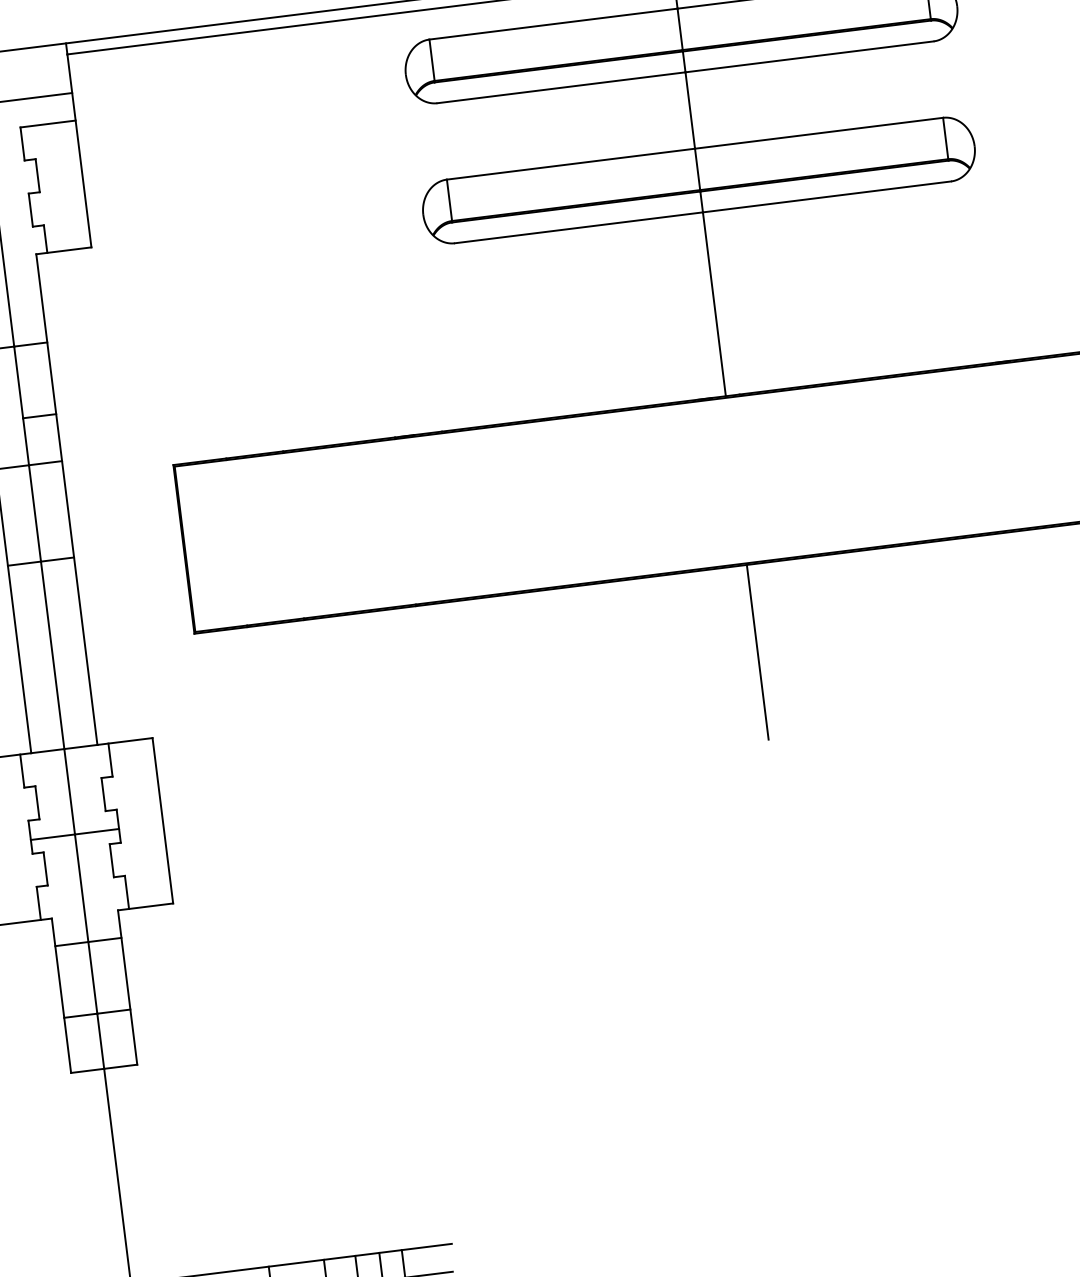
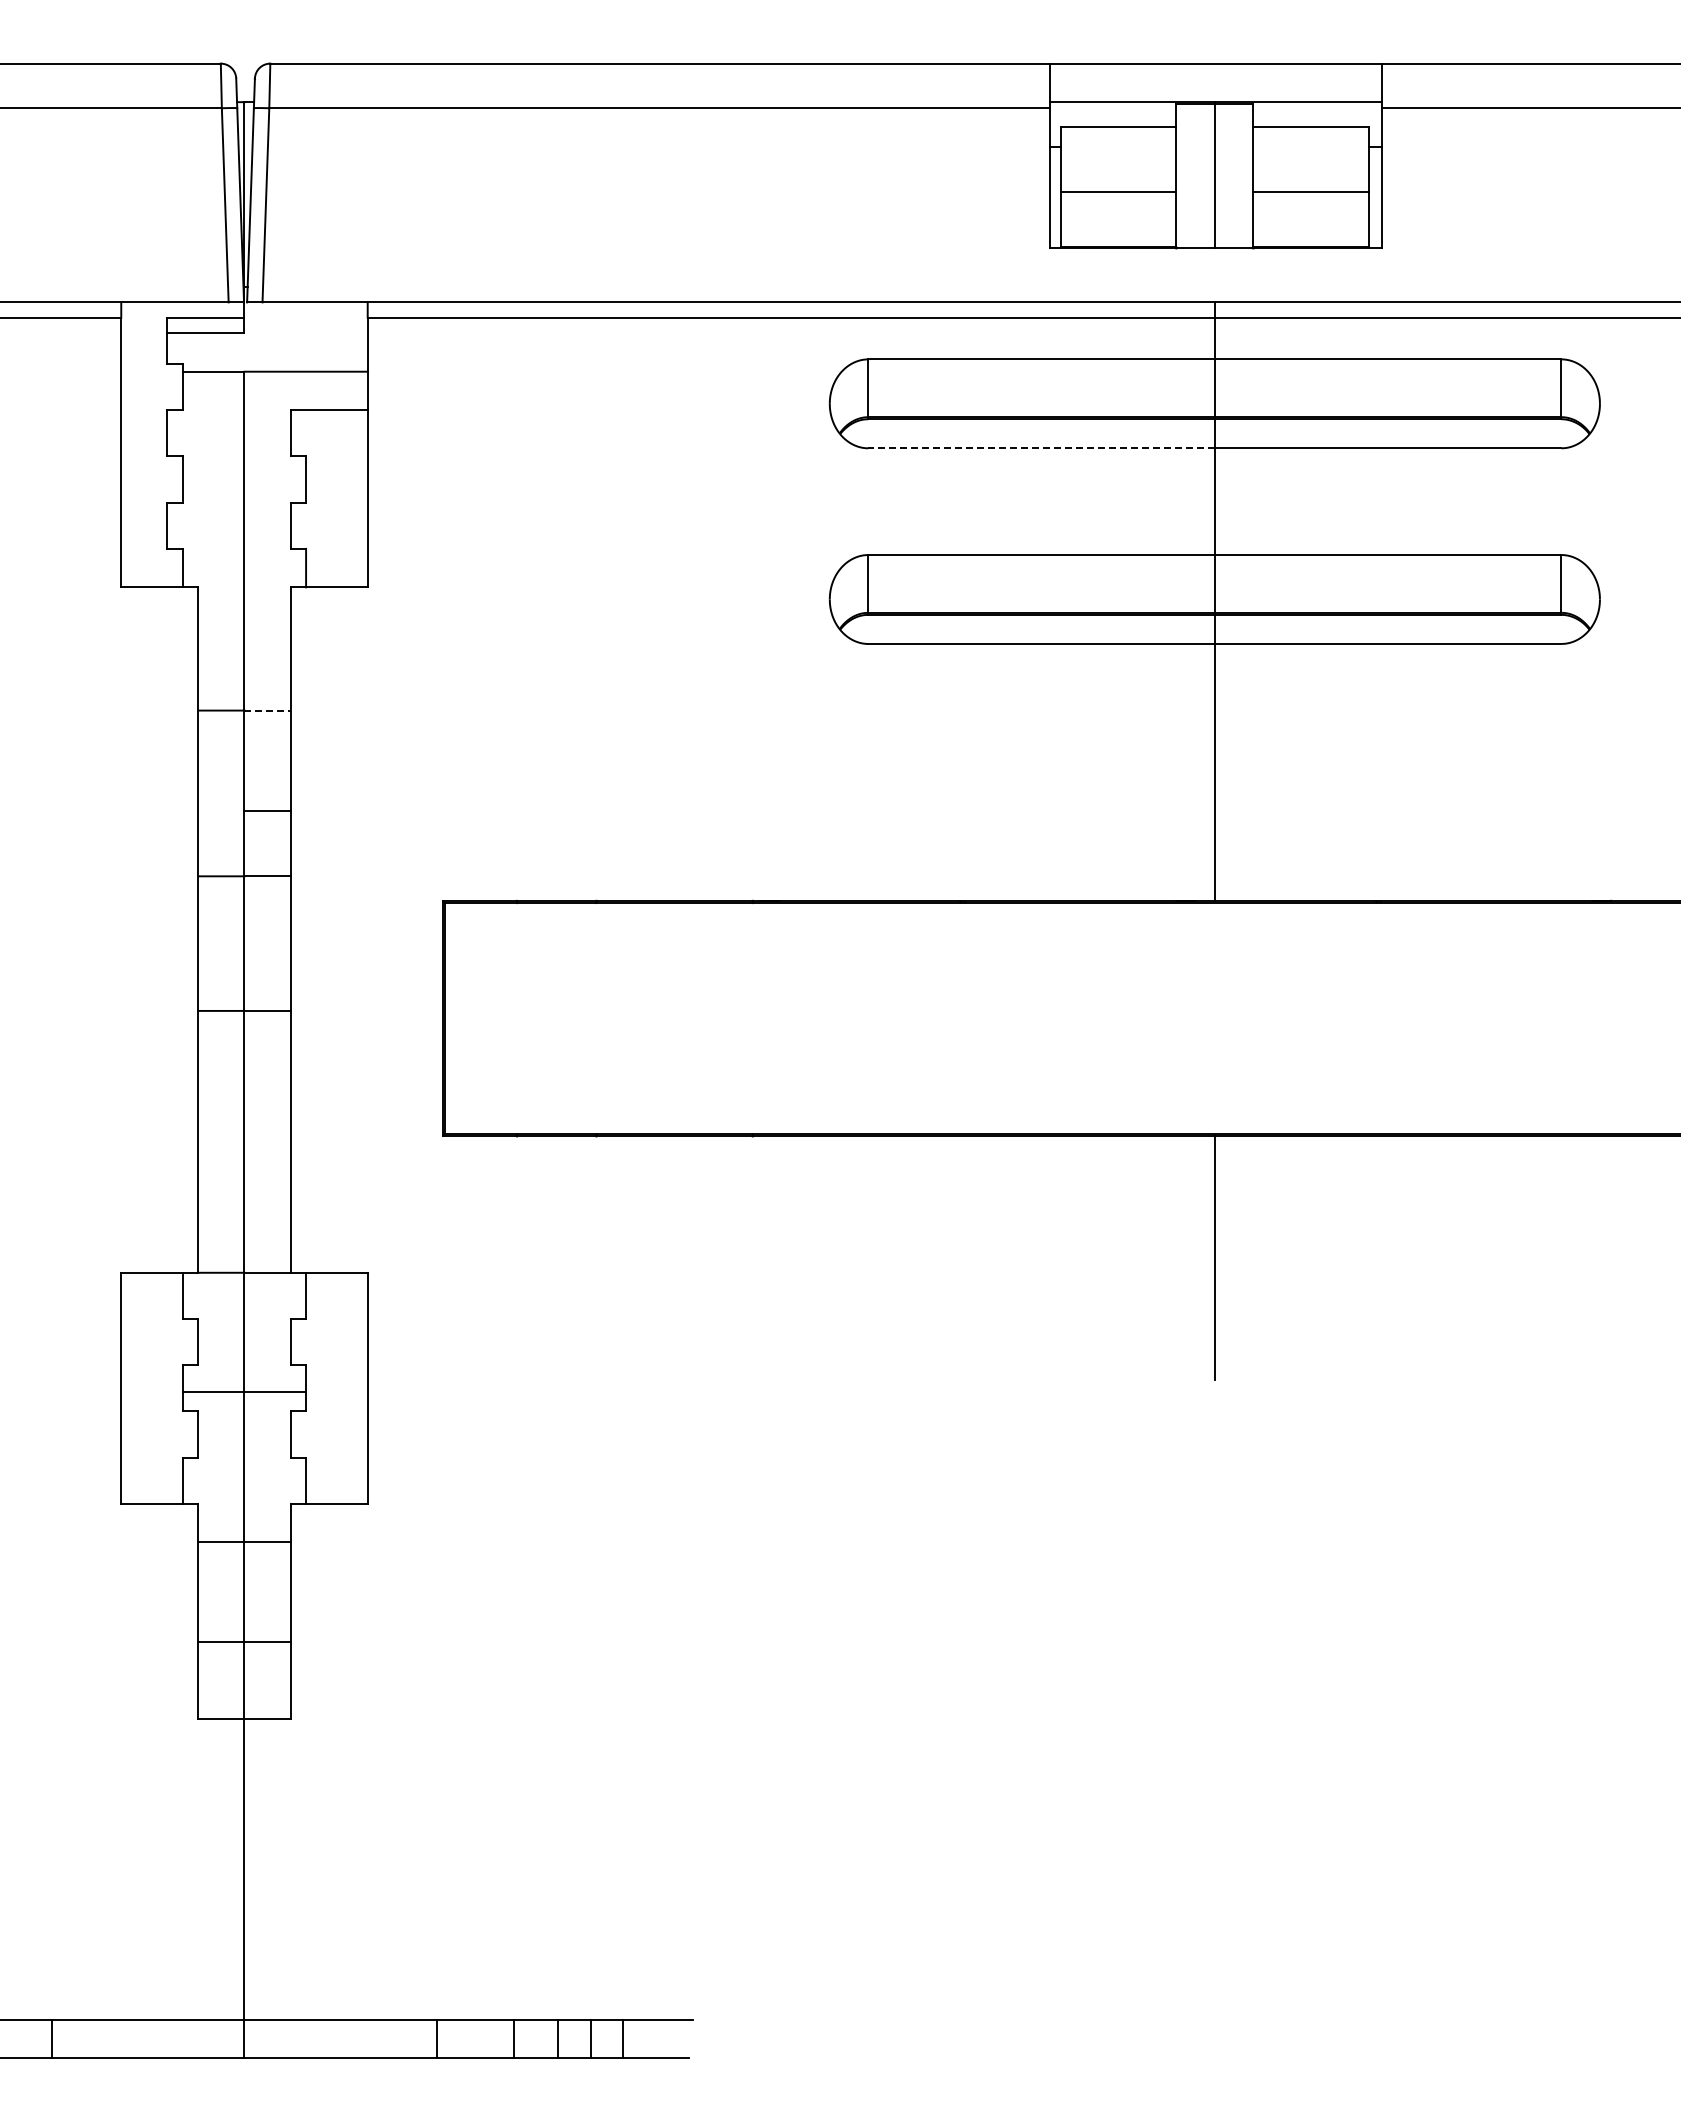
line: (561, 87) -> (1041, 448), solid -> dashed
line: (31, 344) -> (268, 710), solid -> dashed

